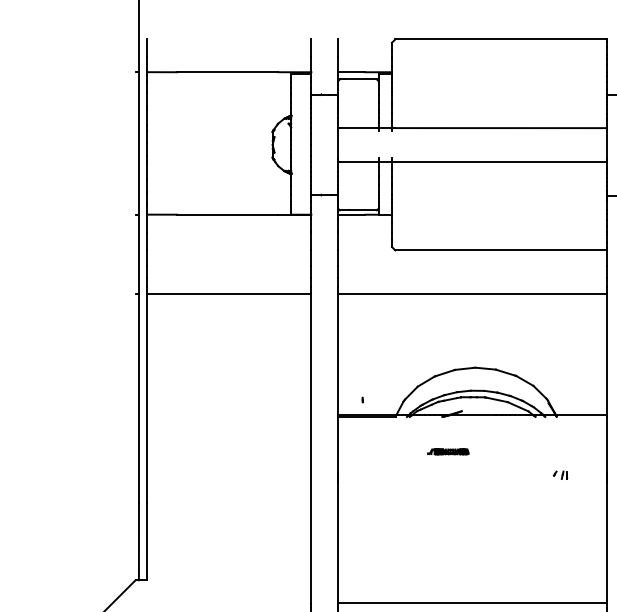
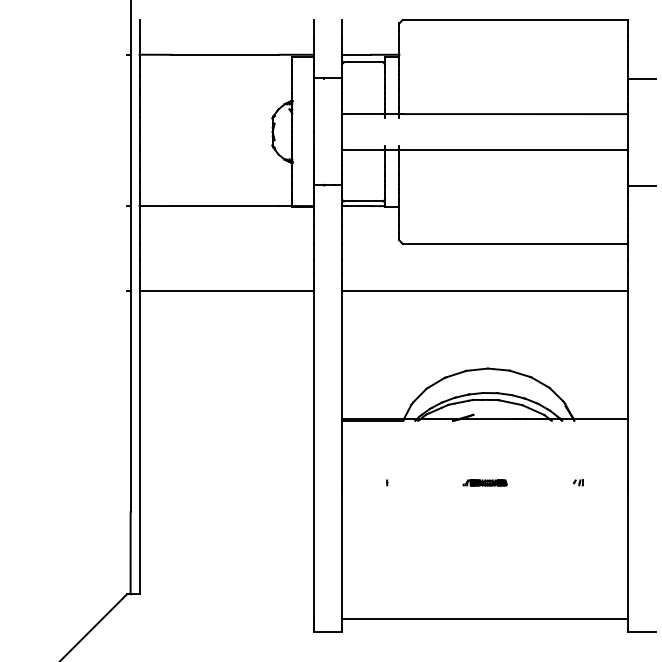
part: (362, 399) -> (387, 482), moved
part: (447, 451) -> (484, 482), moved
part: (560, 474) -> (578, 482), size x0.62

